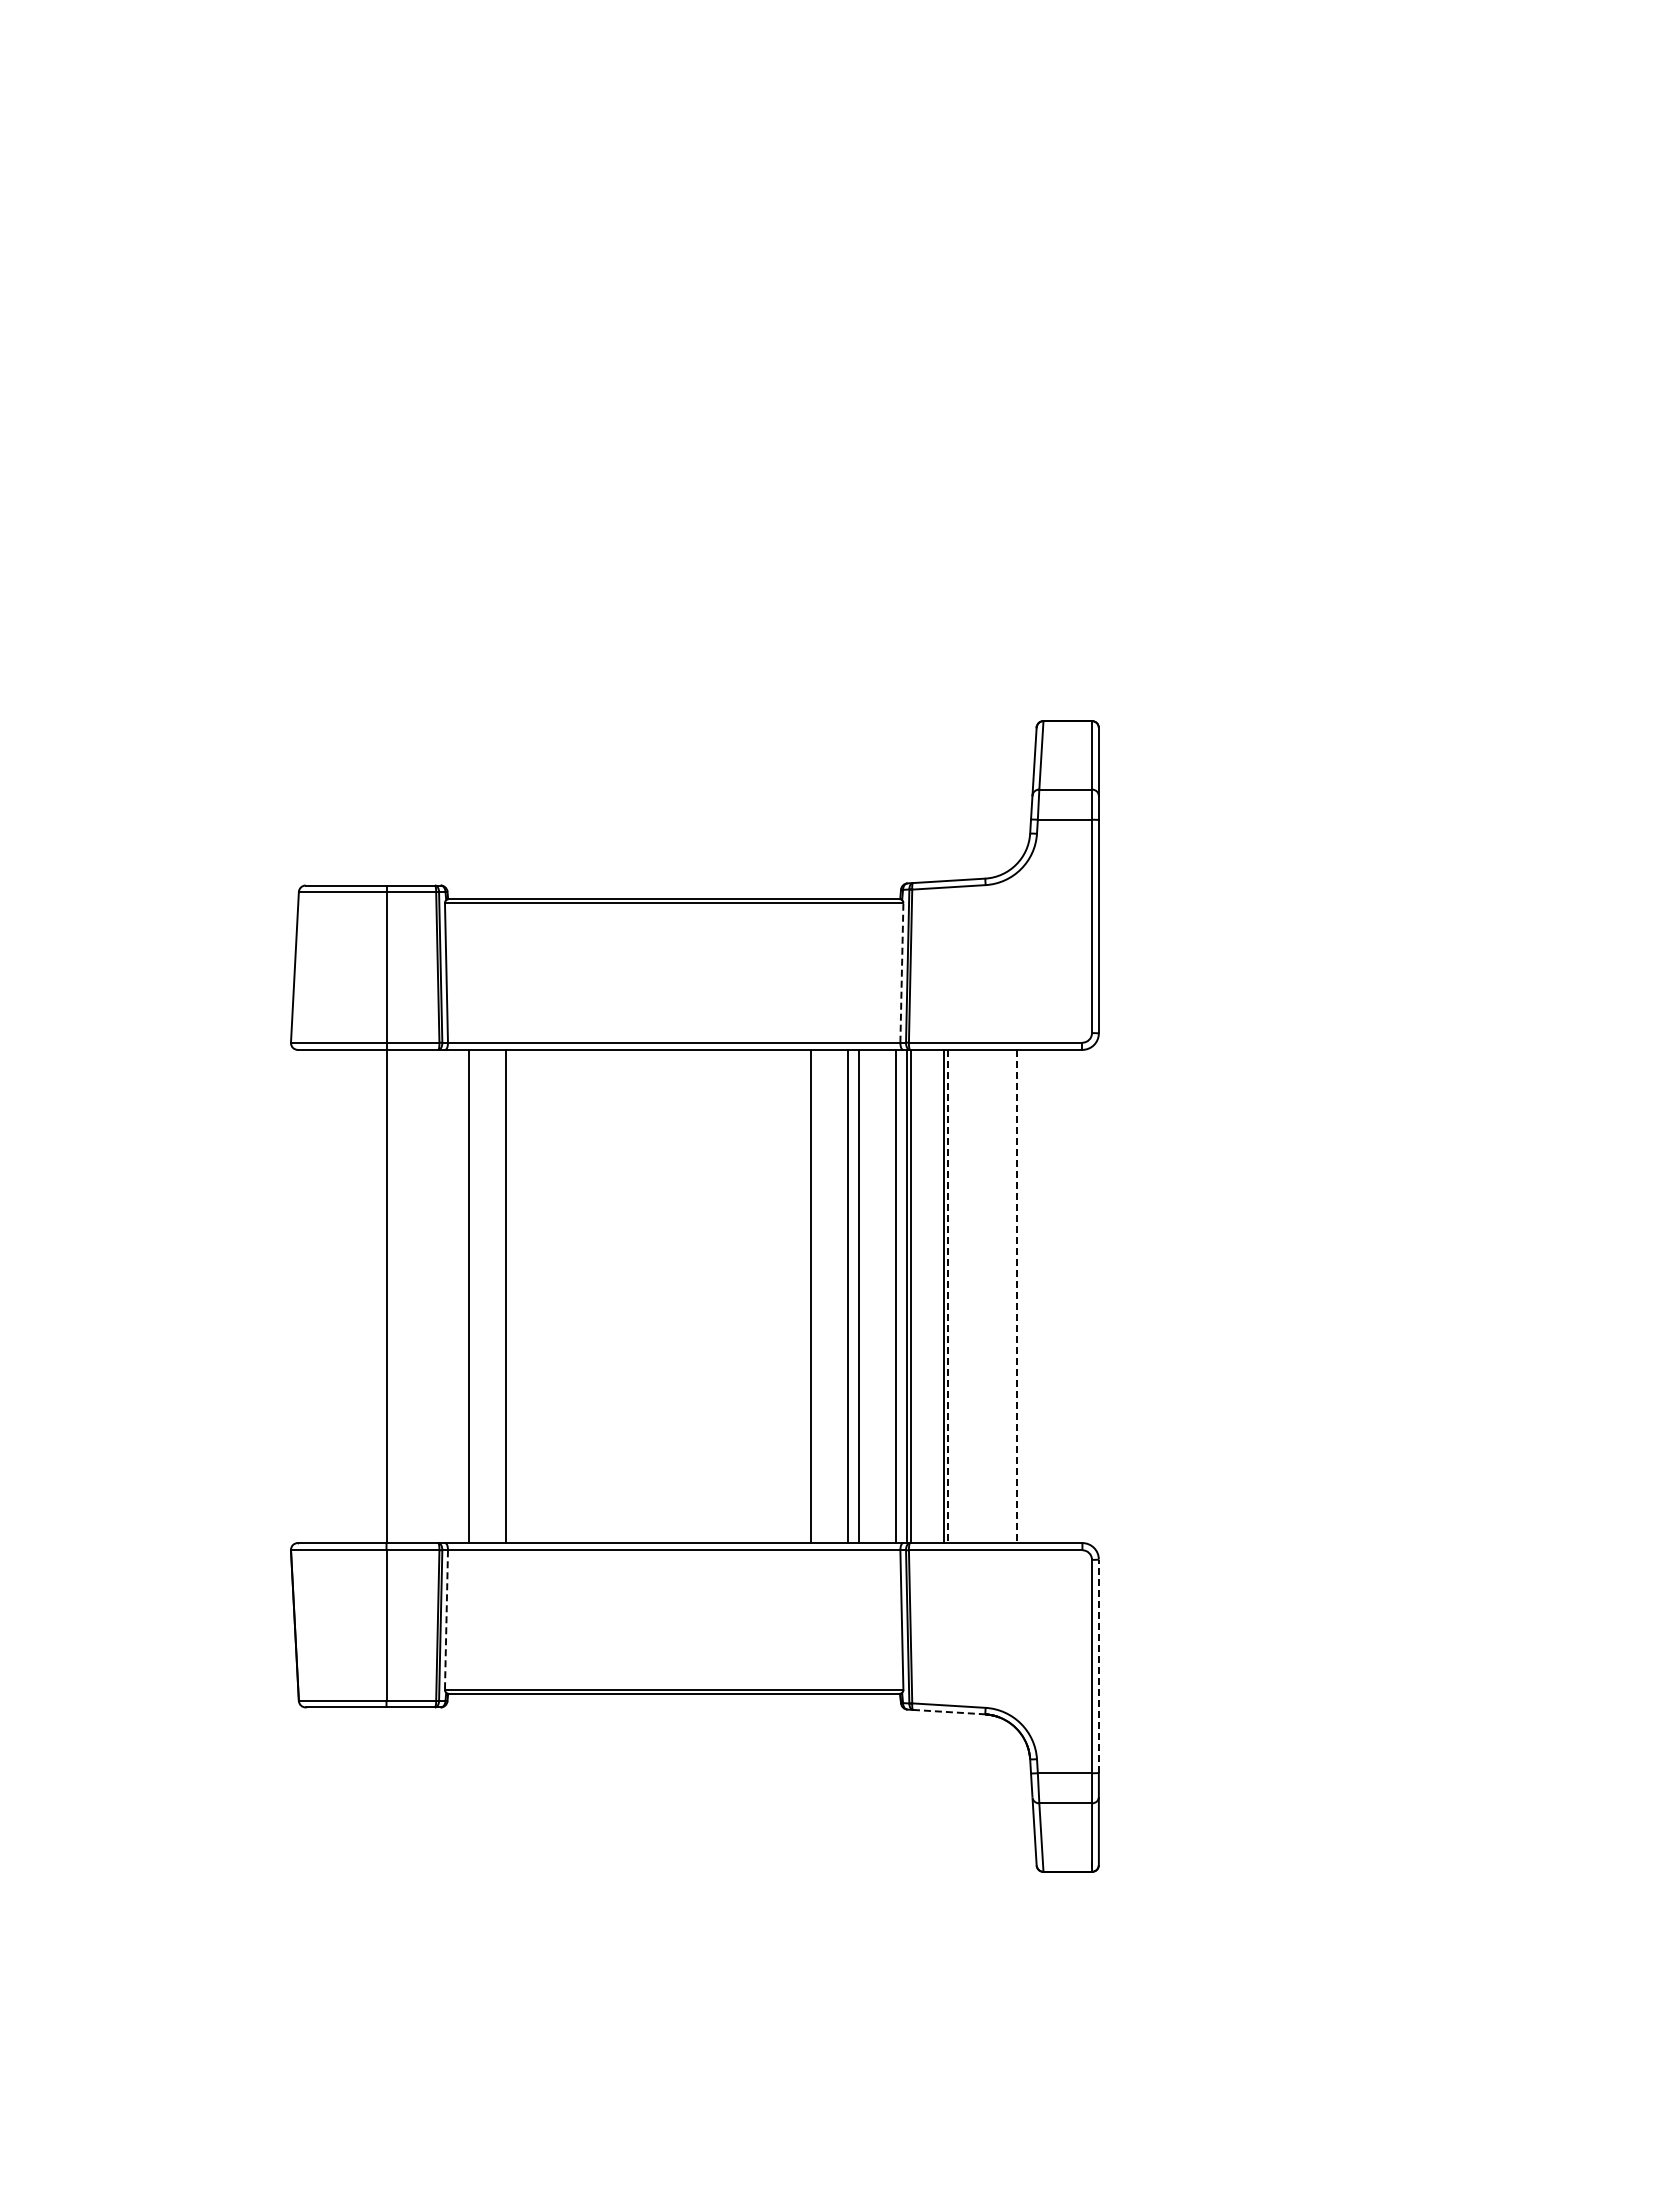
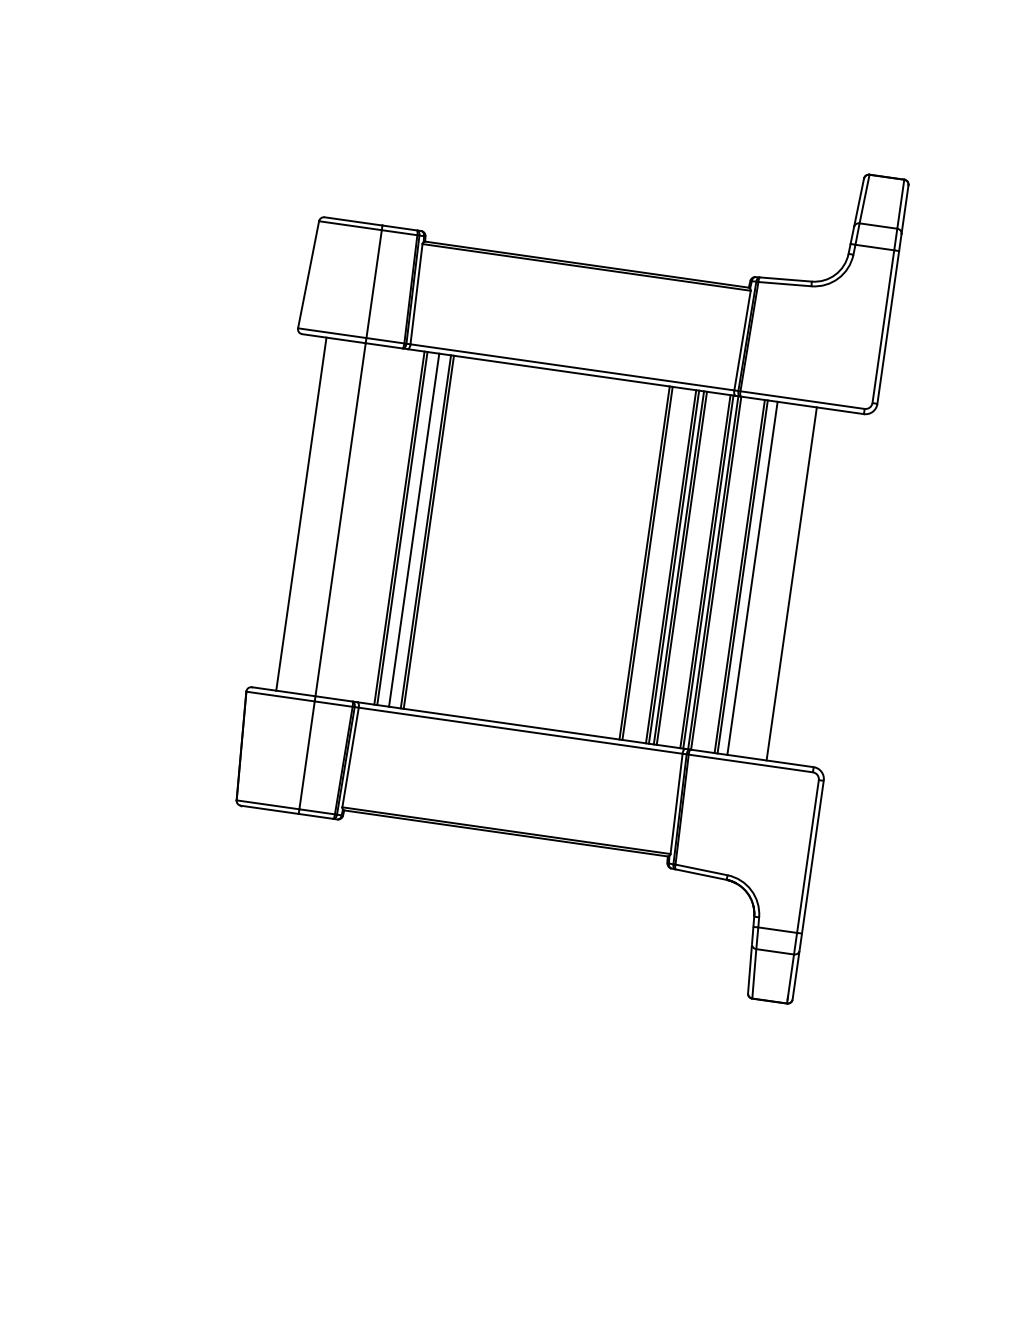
line: (901, 972) -> (742, 340), dashed -> solid
line: (331, 1296) -> (301, 514), added
line: (472, 1296) -> (402, 528), added
line: (489, 1296) -> (414, 530), added
line: (509, 1296) -> (428, 532), added
line: (815, 1296) -> (647, 563), added
line: (852, 1296) -> (674, 567), added
line: (863, 1296) -> (682, 568), added
line: (900, 1296) -> (708, 572), added
line: (948, 1296) -> (742, 577), dashed -> solid
line: (961, 1296) -> (752, 578), added
line: (1016, 1296) -> (791, 583), dashed -> solid
line: (446, 1620) -> (350, 757), dashed -> solid
line: (1098, 1666) -> (812, 857), dashed -> solid
line: (949, 1712) -> (701, 874), dashed -> solid

